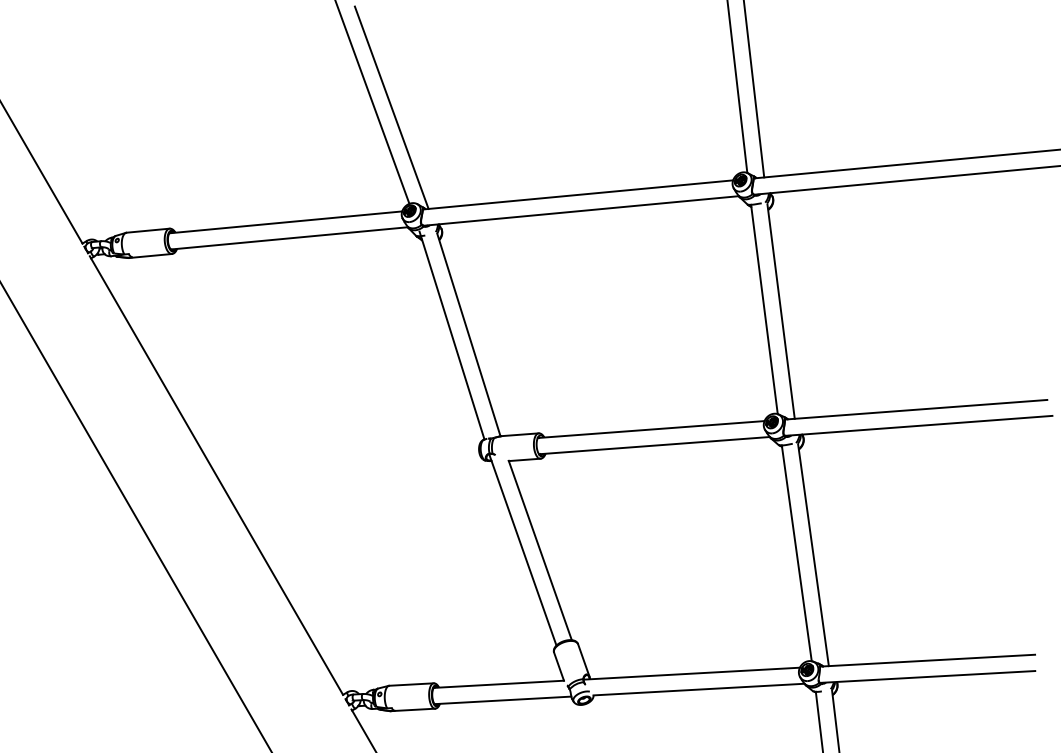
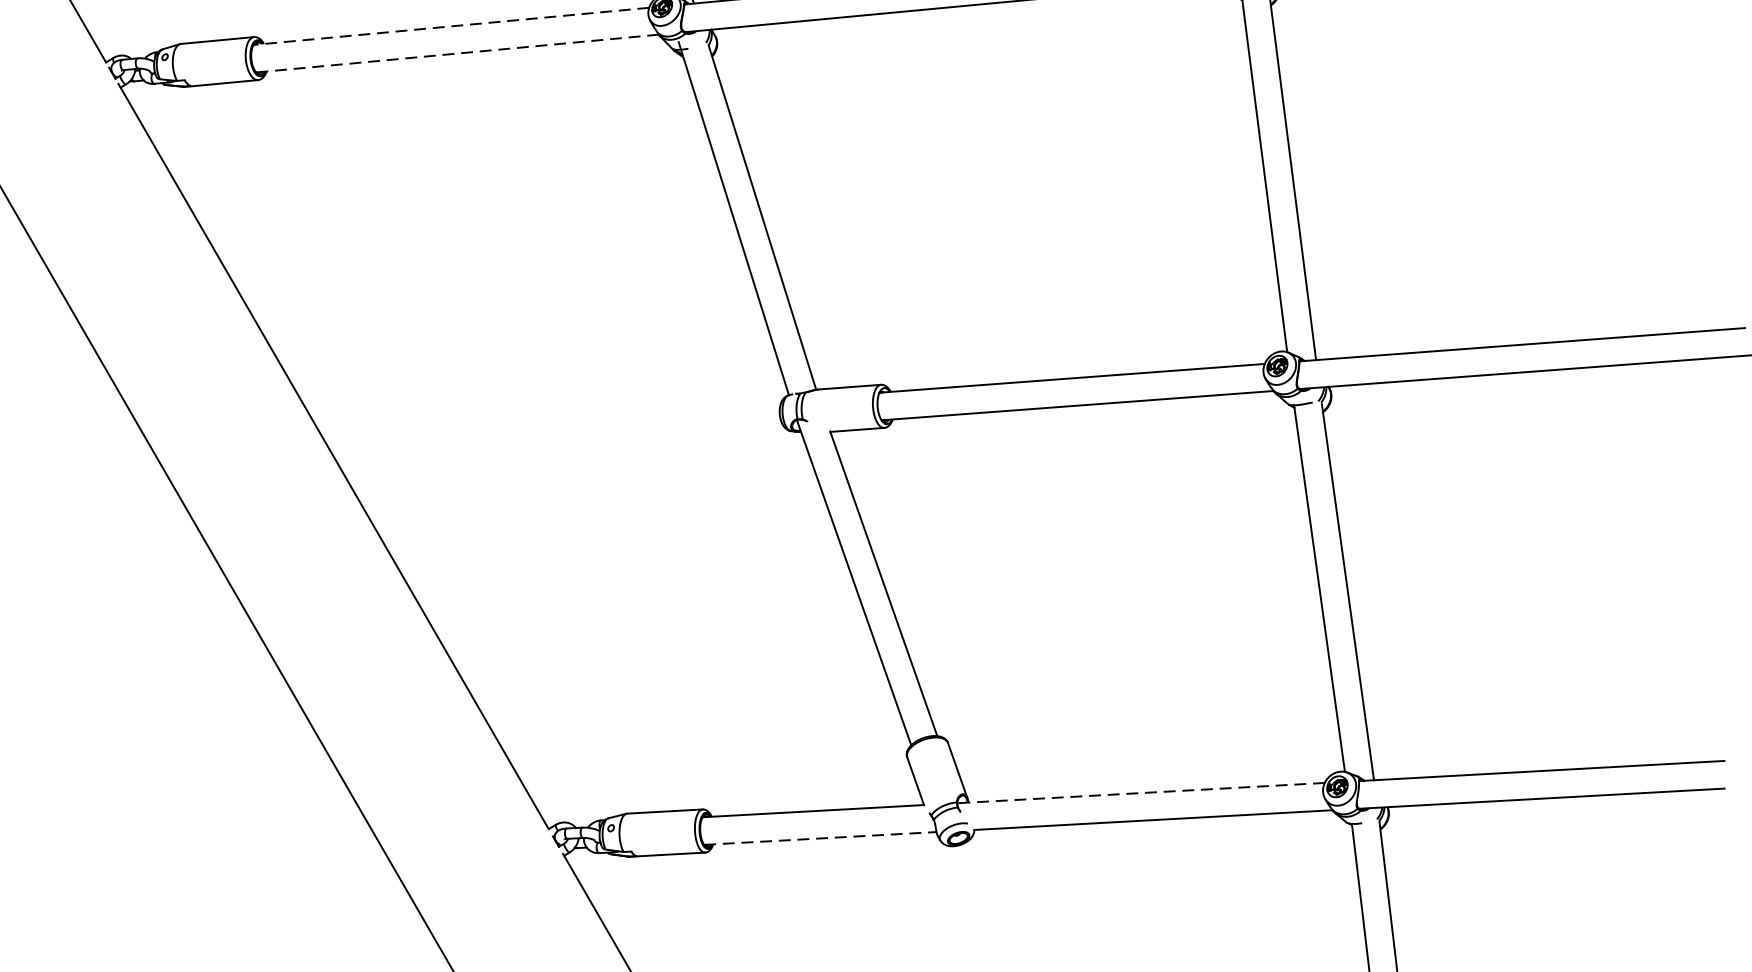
line: (285, 222) -> (450, 26), solid -> dashed
line: (289, 238) -> (457, 53), solid -> dashed
line: (691, 673) -> (1140, 792), solid -> dashed
line: (502, 700) -> (819, 838), solid -> dashed

